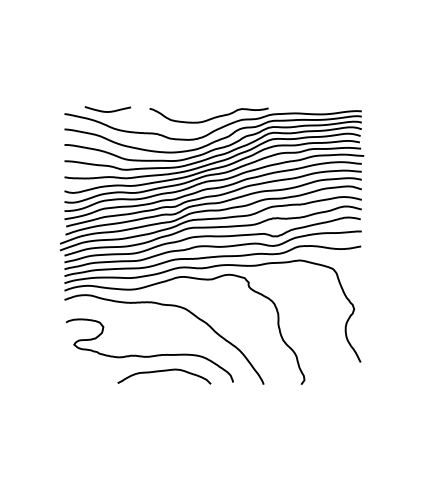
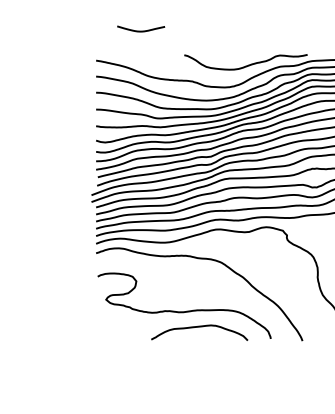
curve: (107, 111) -> (140, 31), moved

